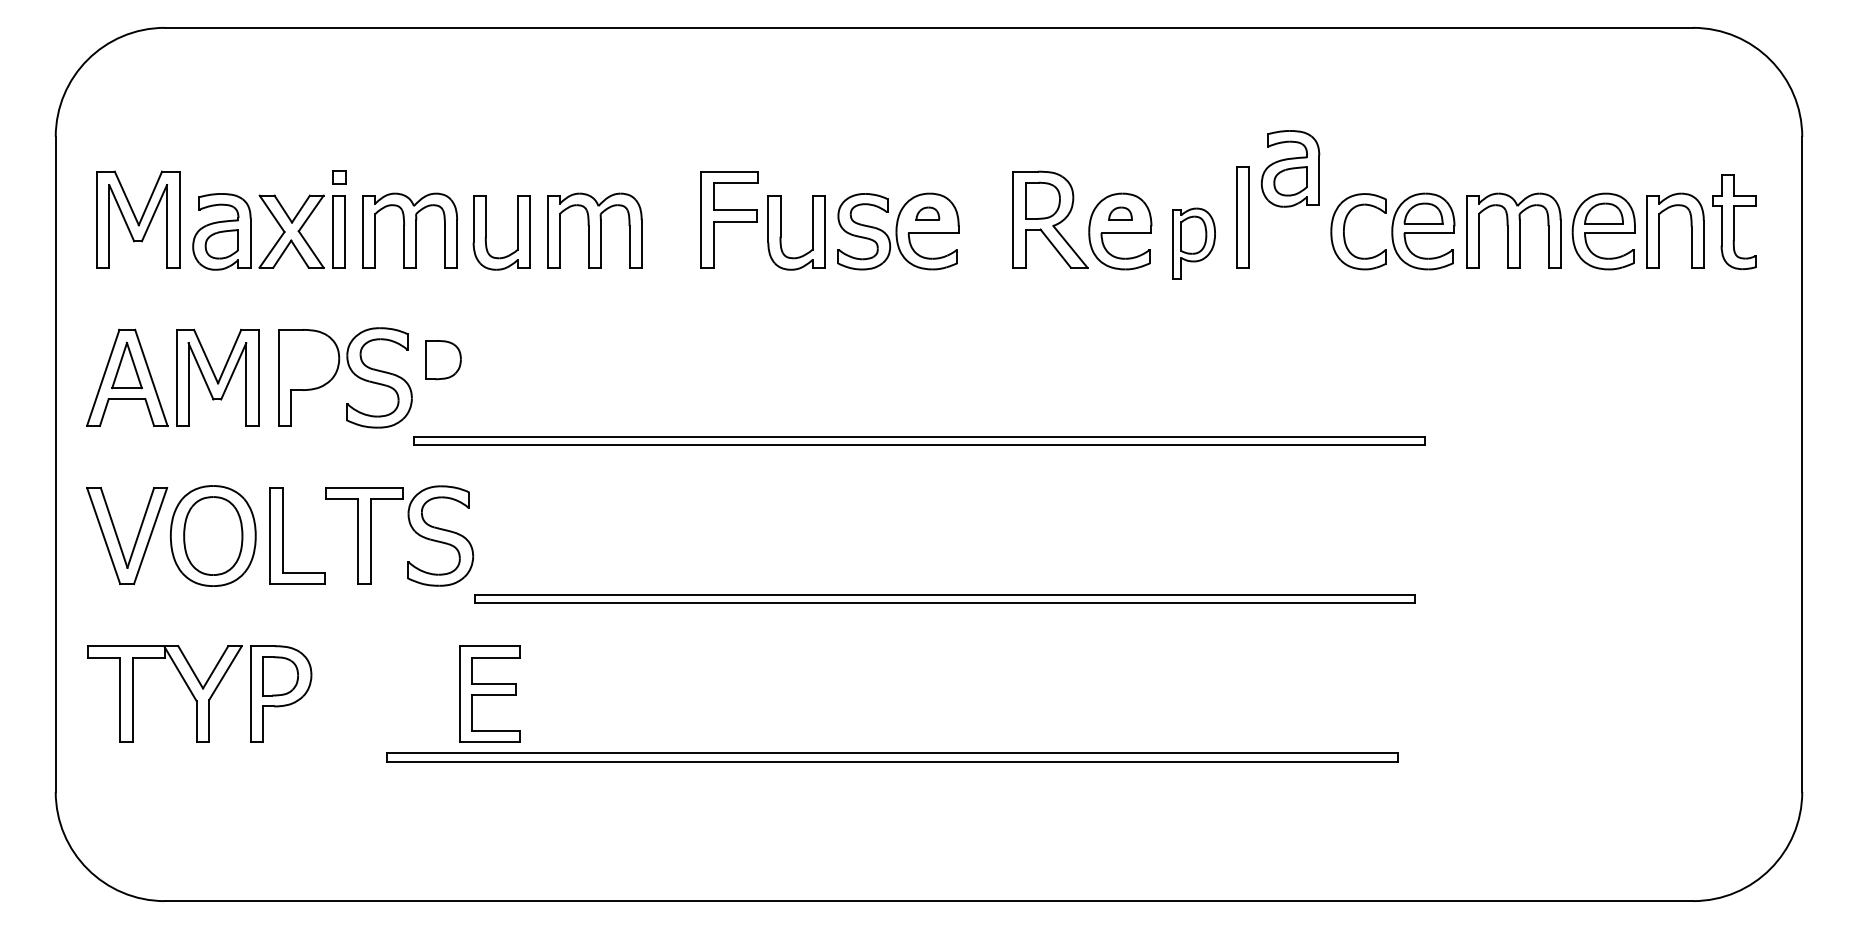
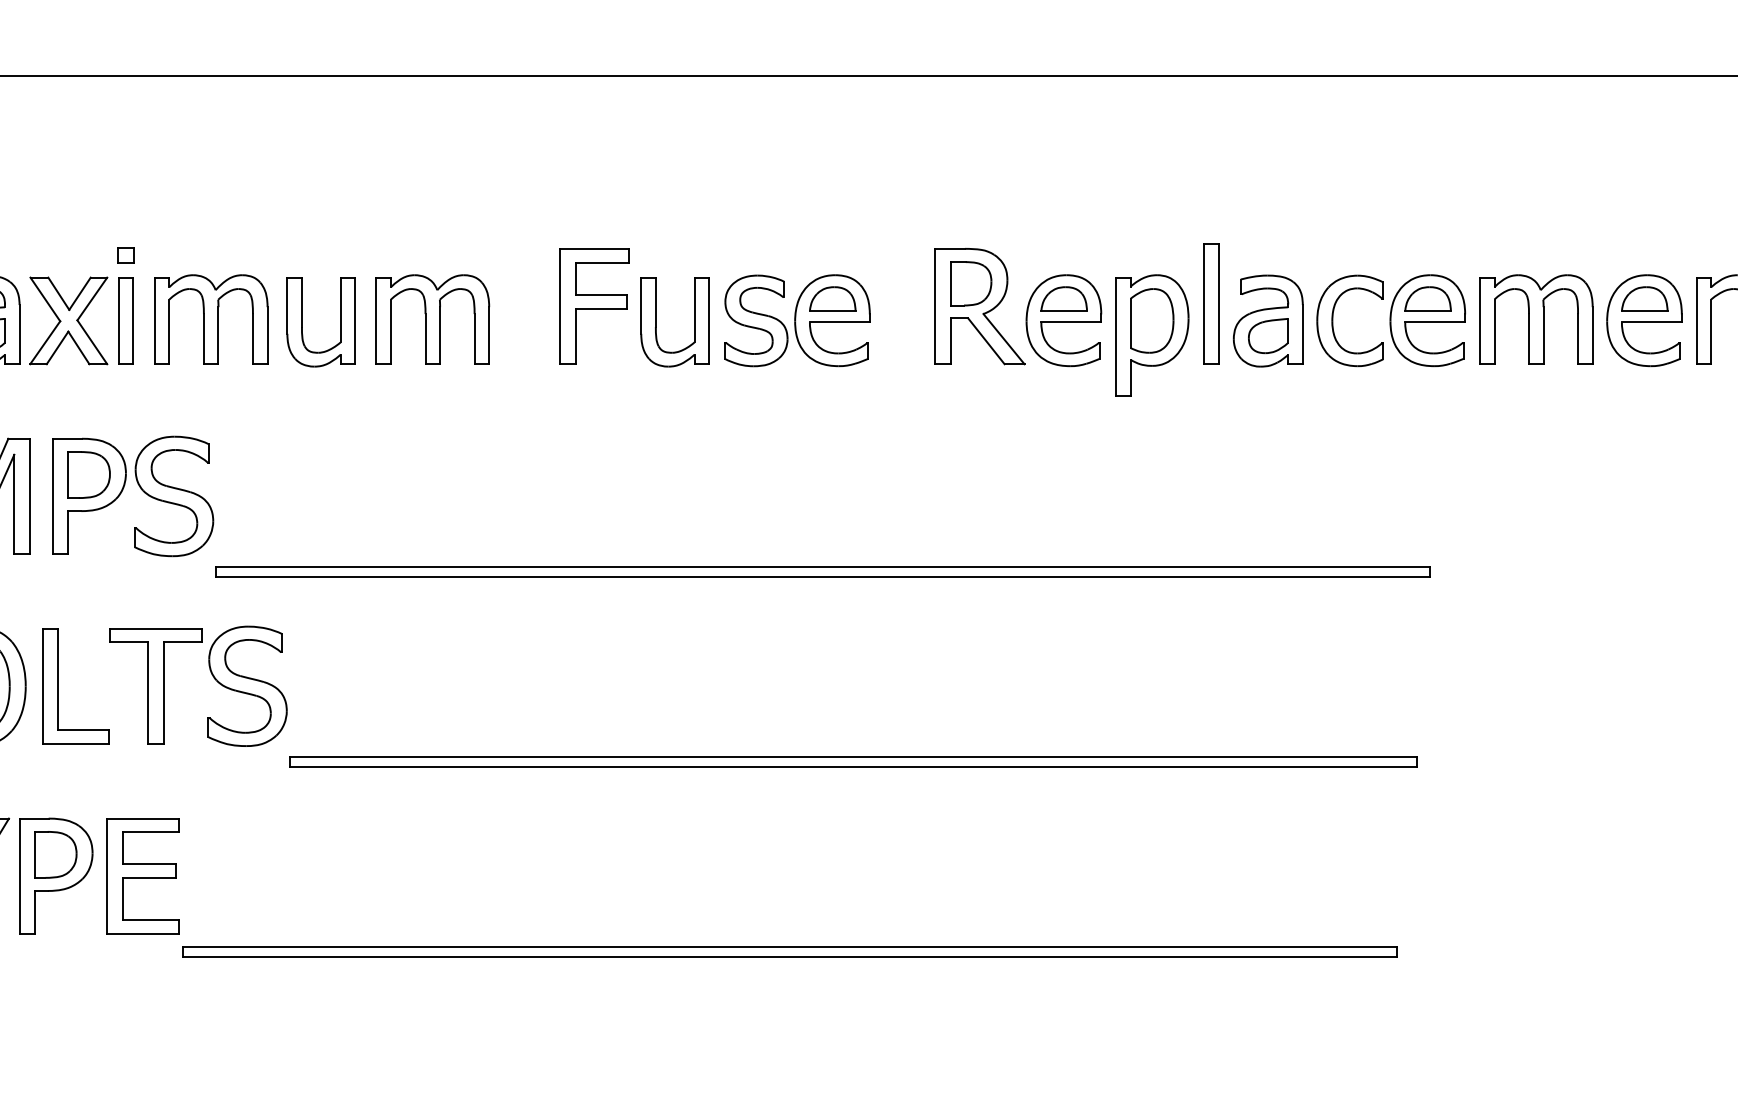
part: (1290, 168) -> (1268, 320), moved
part: (927, 213) -> (832, 299), size x1.67
part: (1120, 213) -> (1064, 299), size x1.67
part: (1193, 243) -> (1151, 335), size x1.43
part: (443, 360) -> (89, 475), moved
part: (489, 693) -> (143, 875), moved

